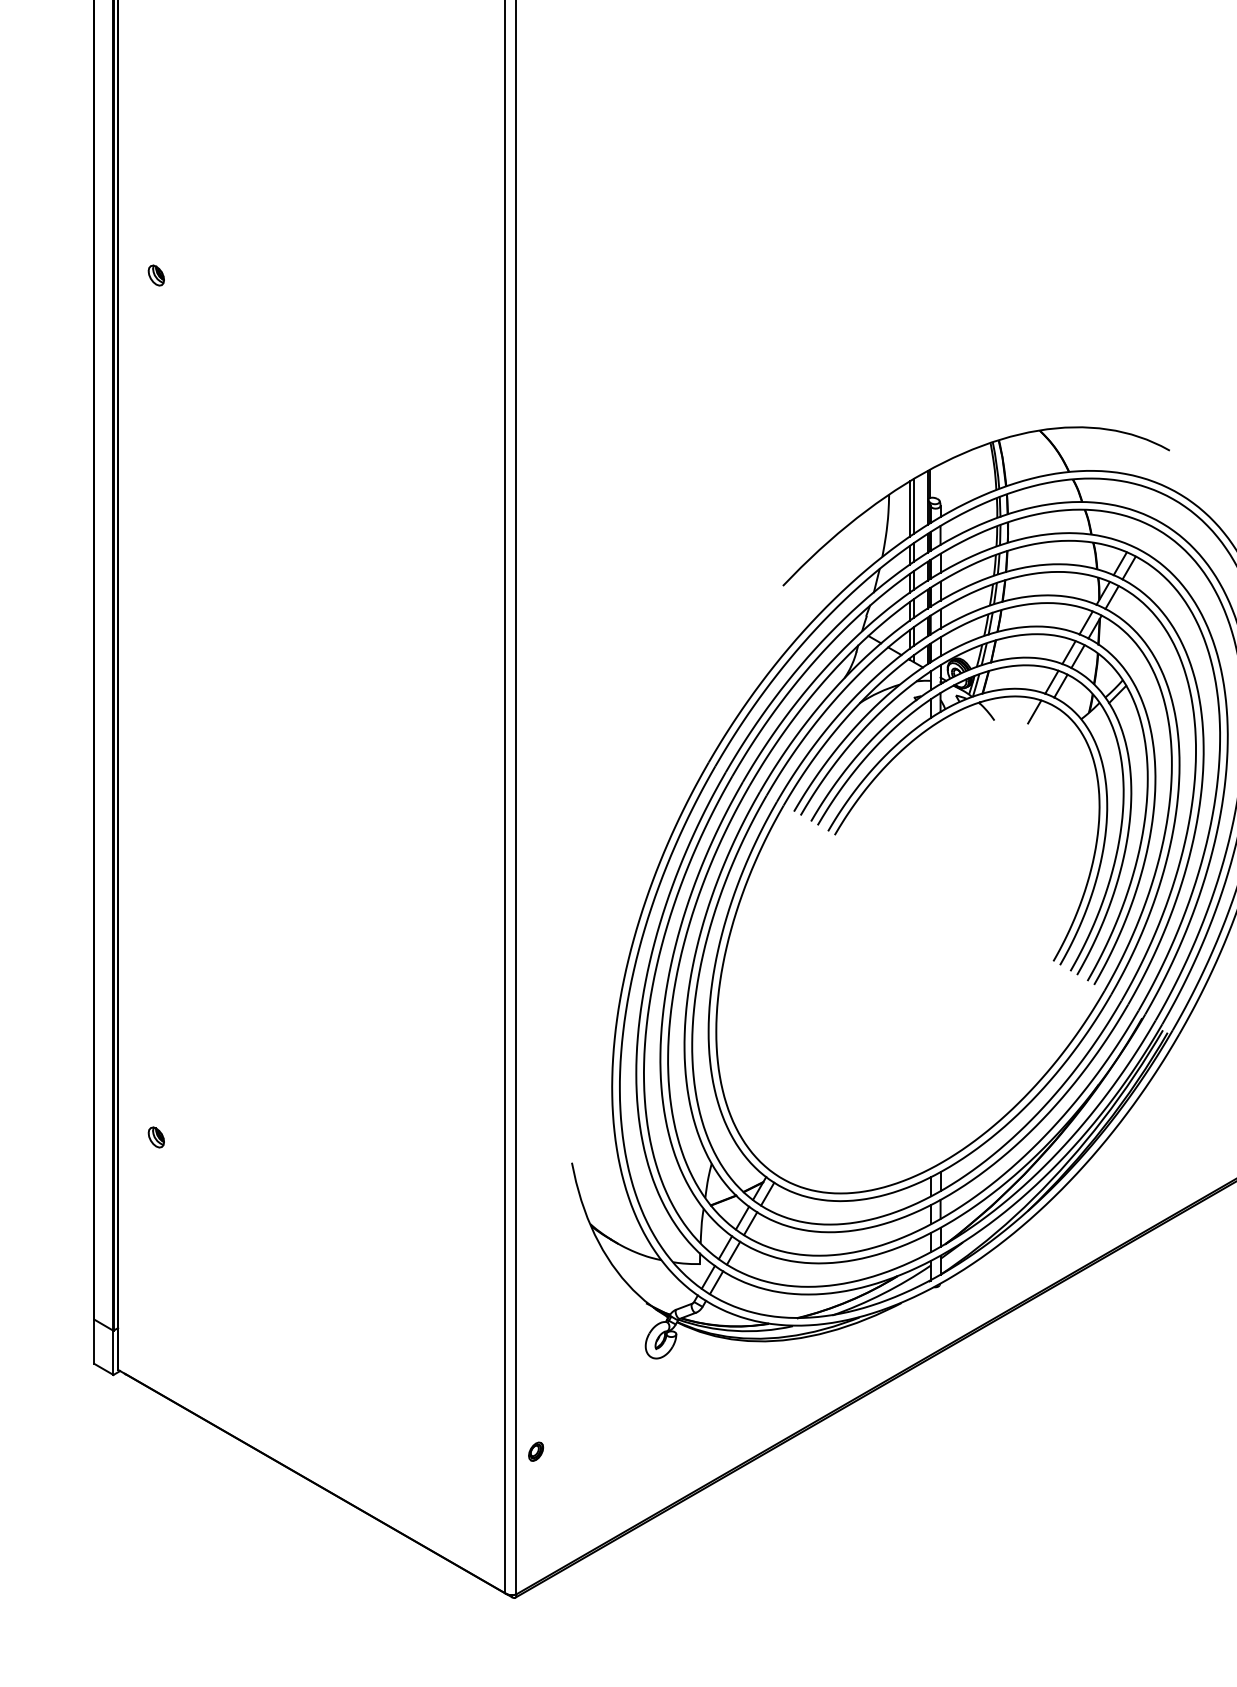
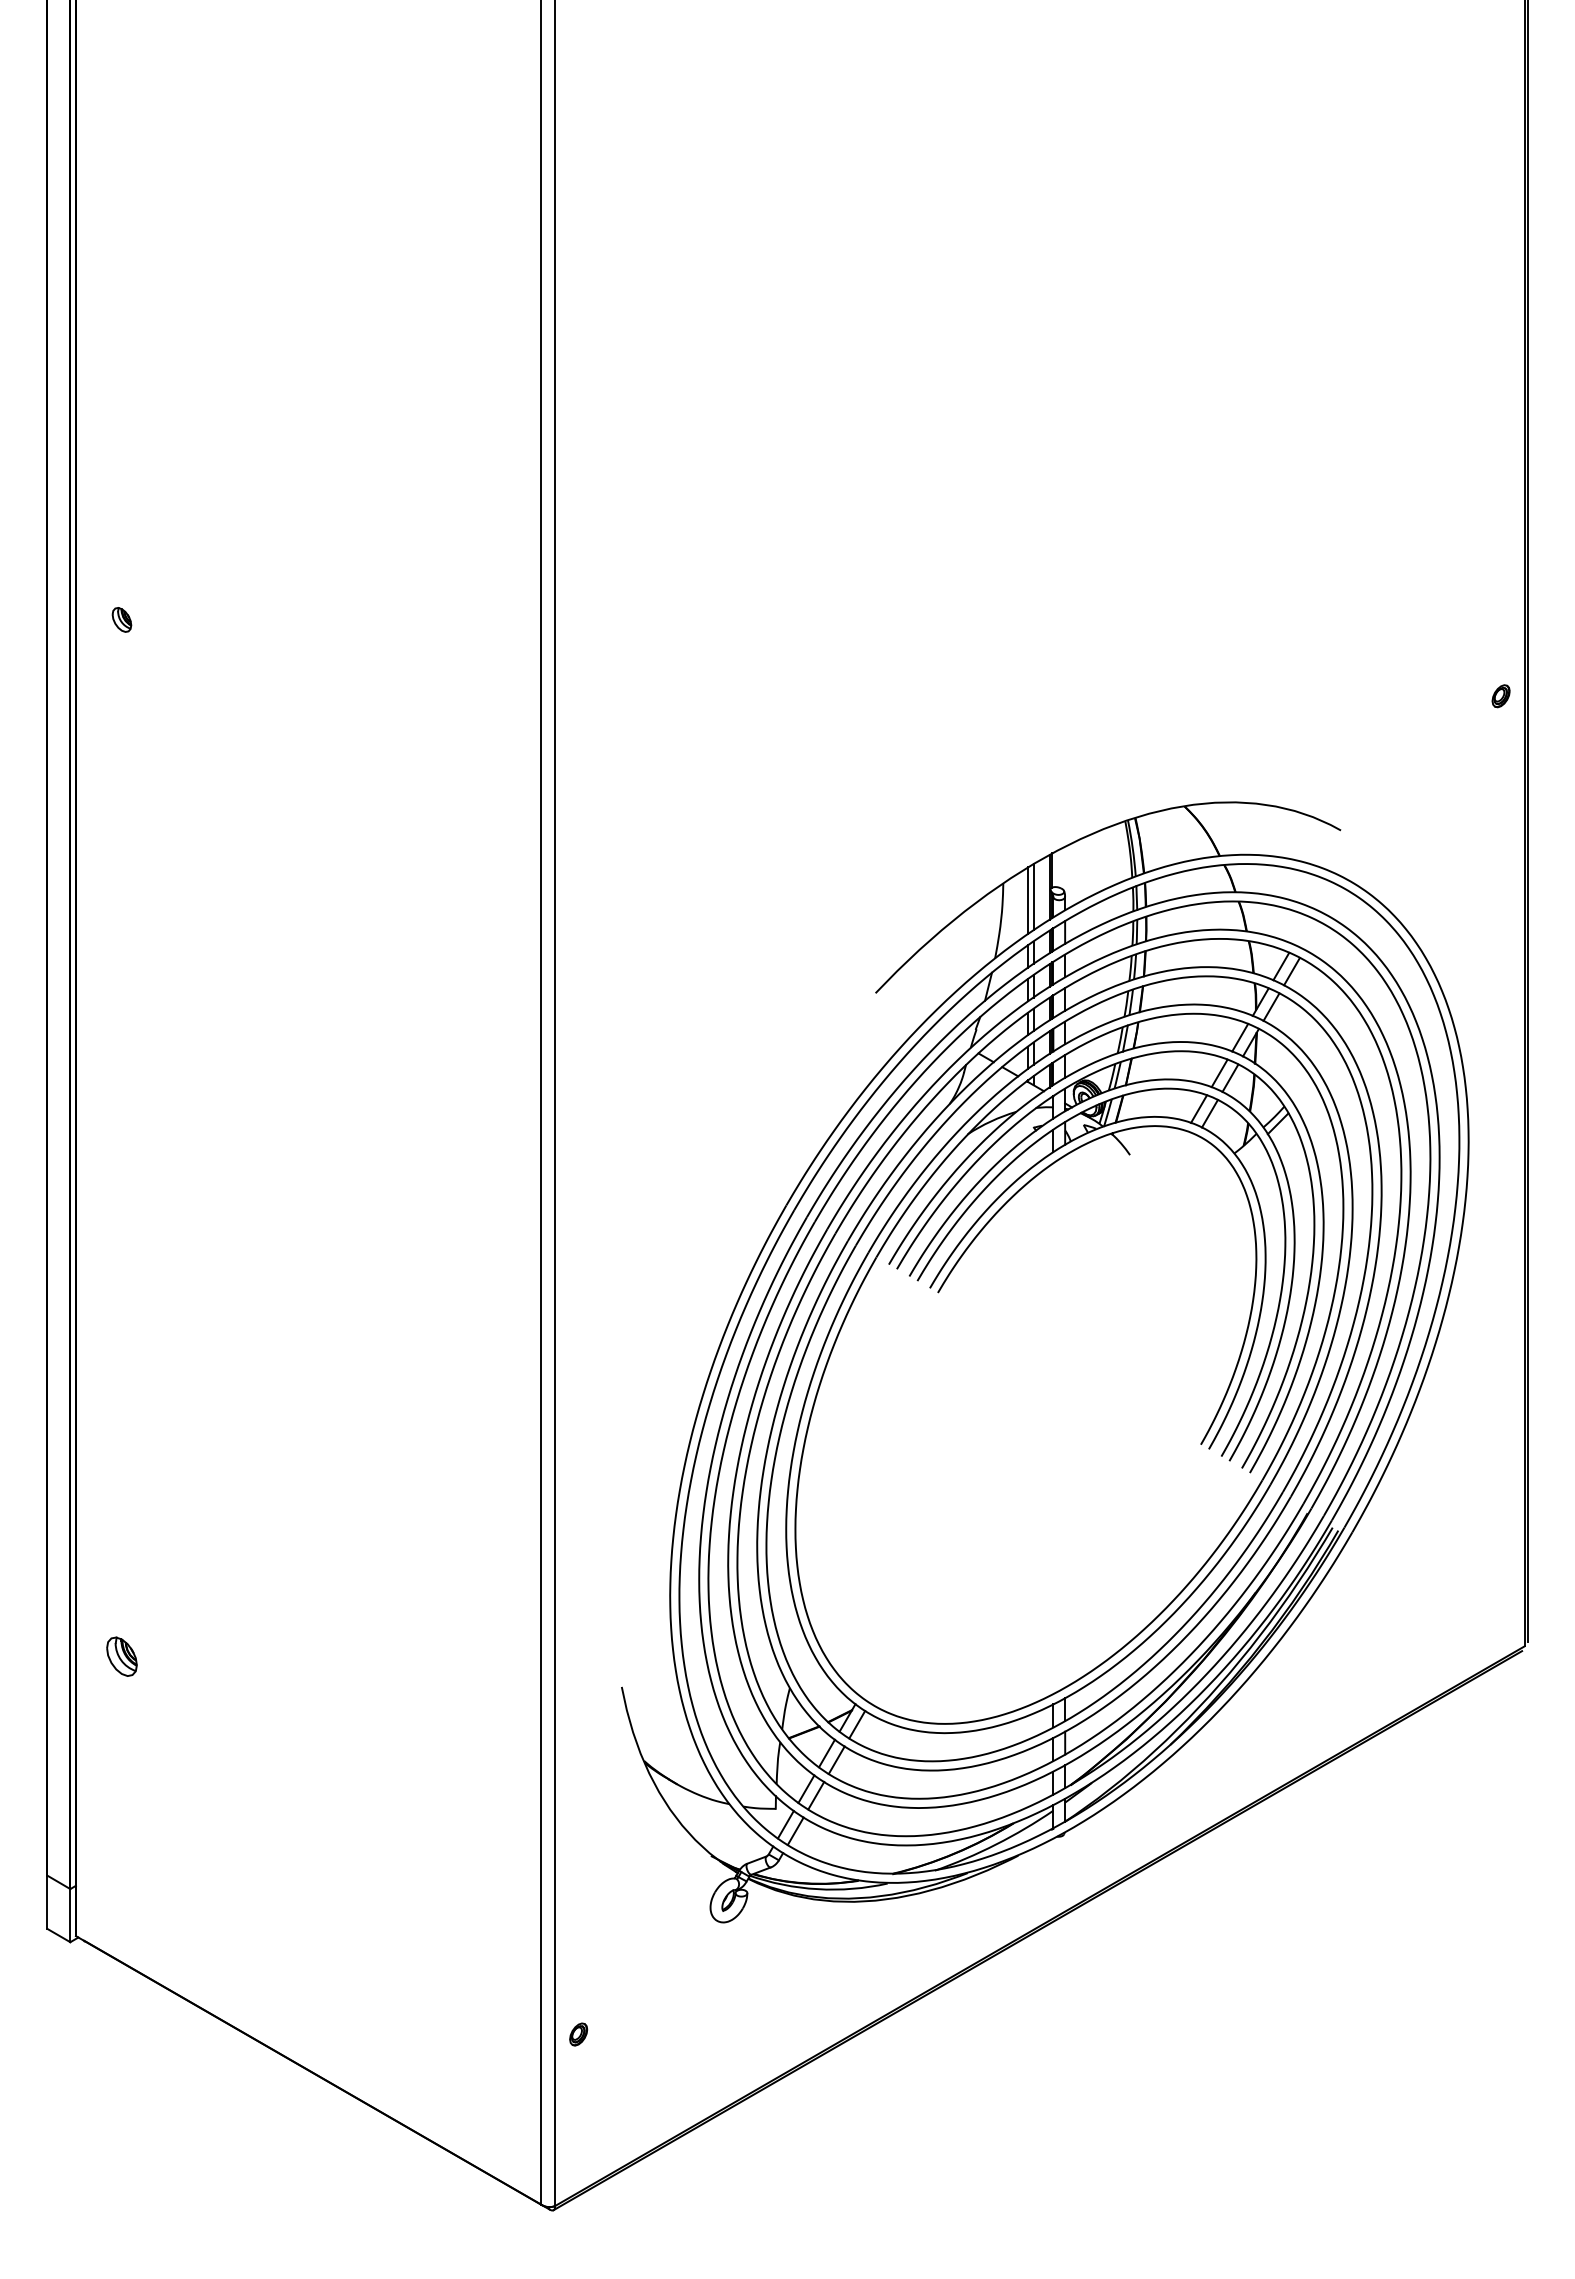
line: (1034, 711) -> (1178, 1144), removed
part: (156, 1137) -> (121, 1656), size x1.6

